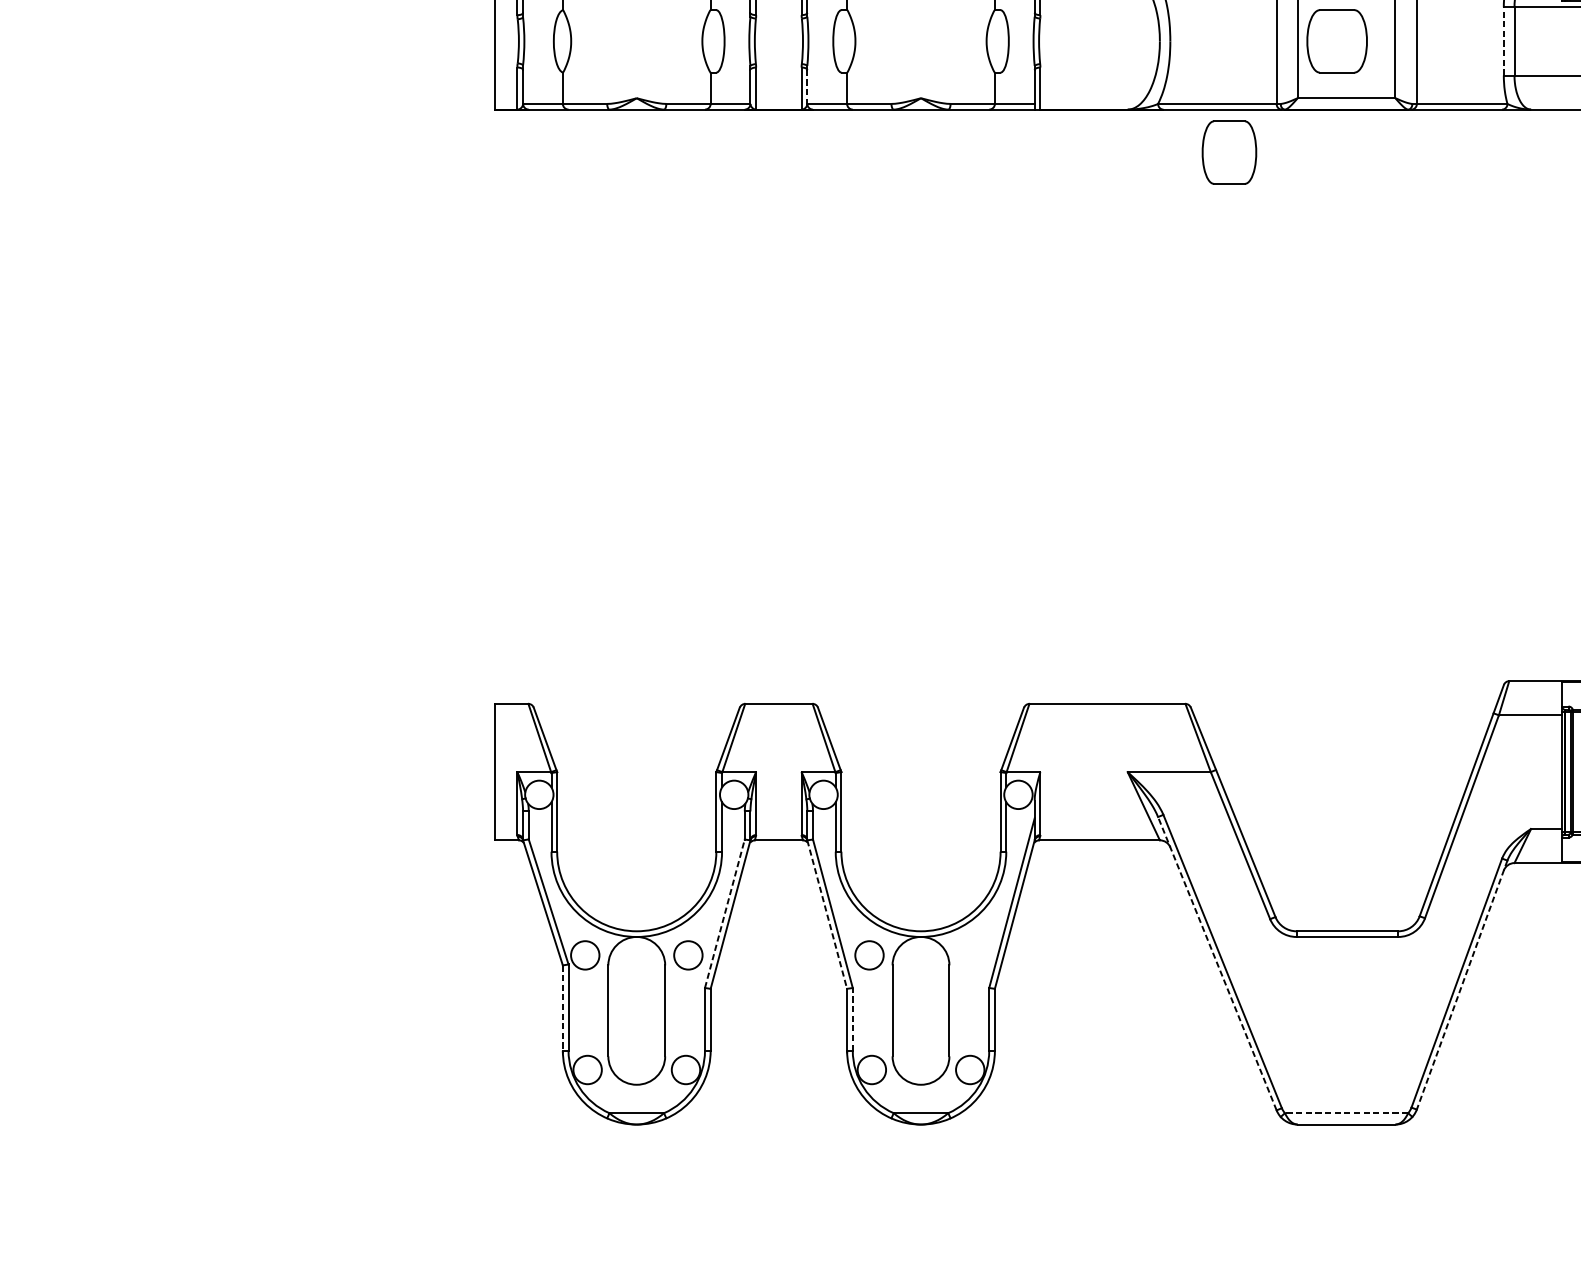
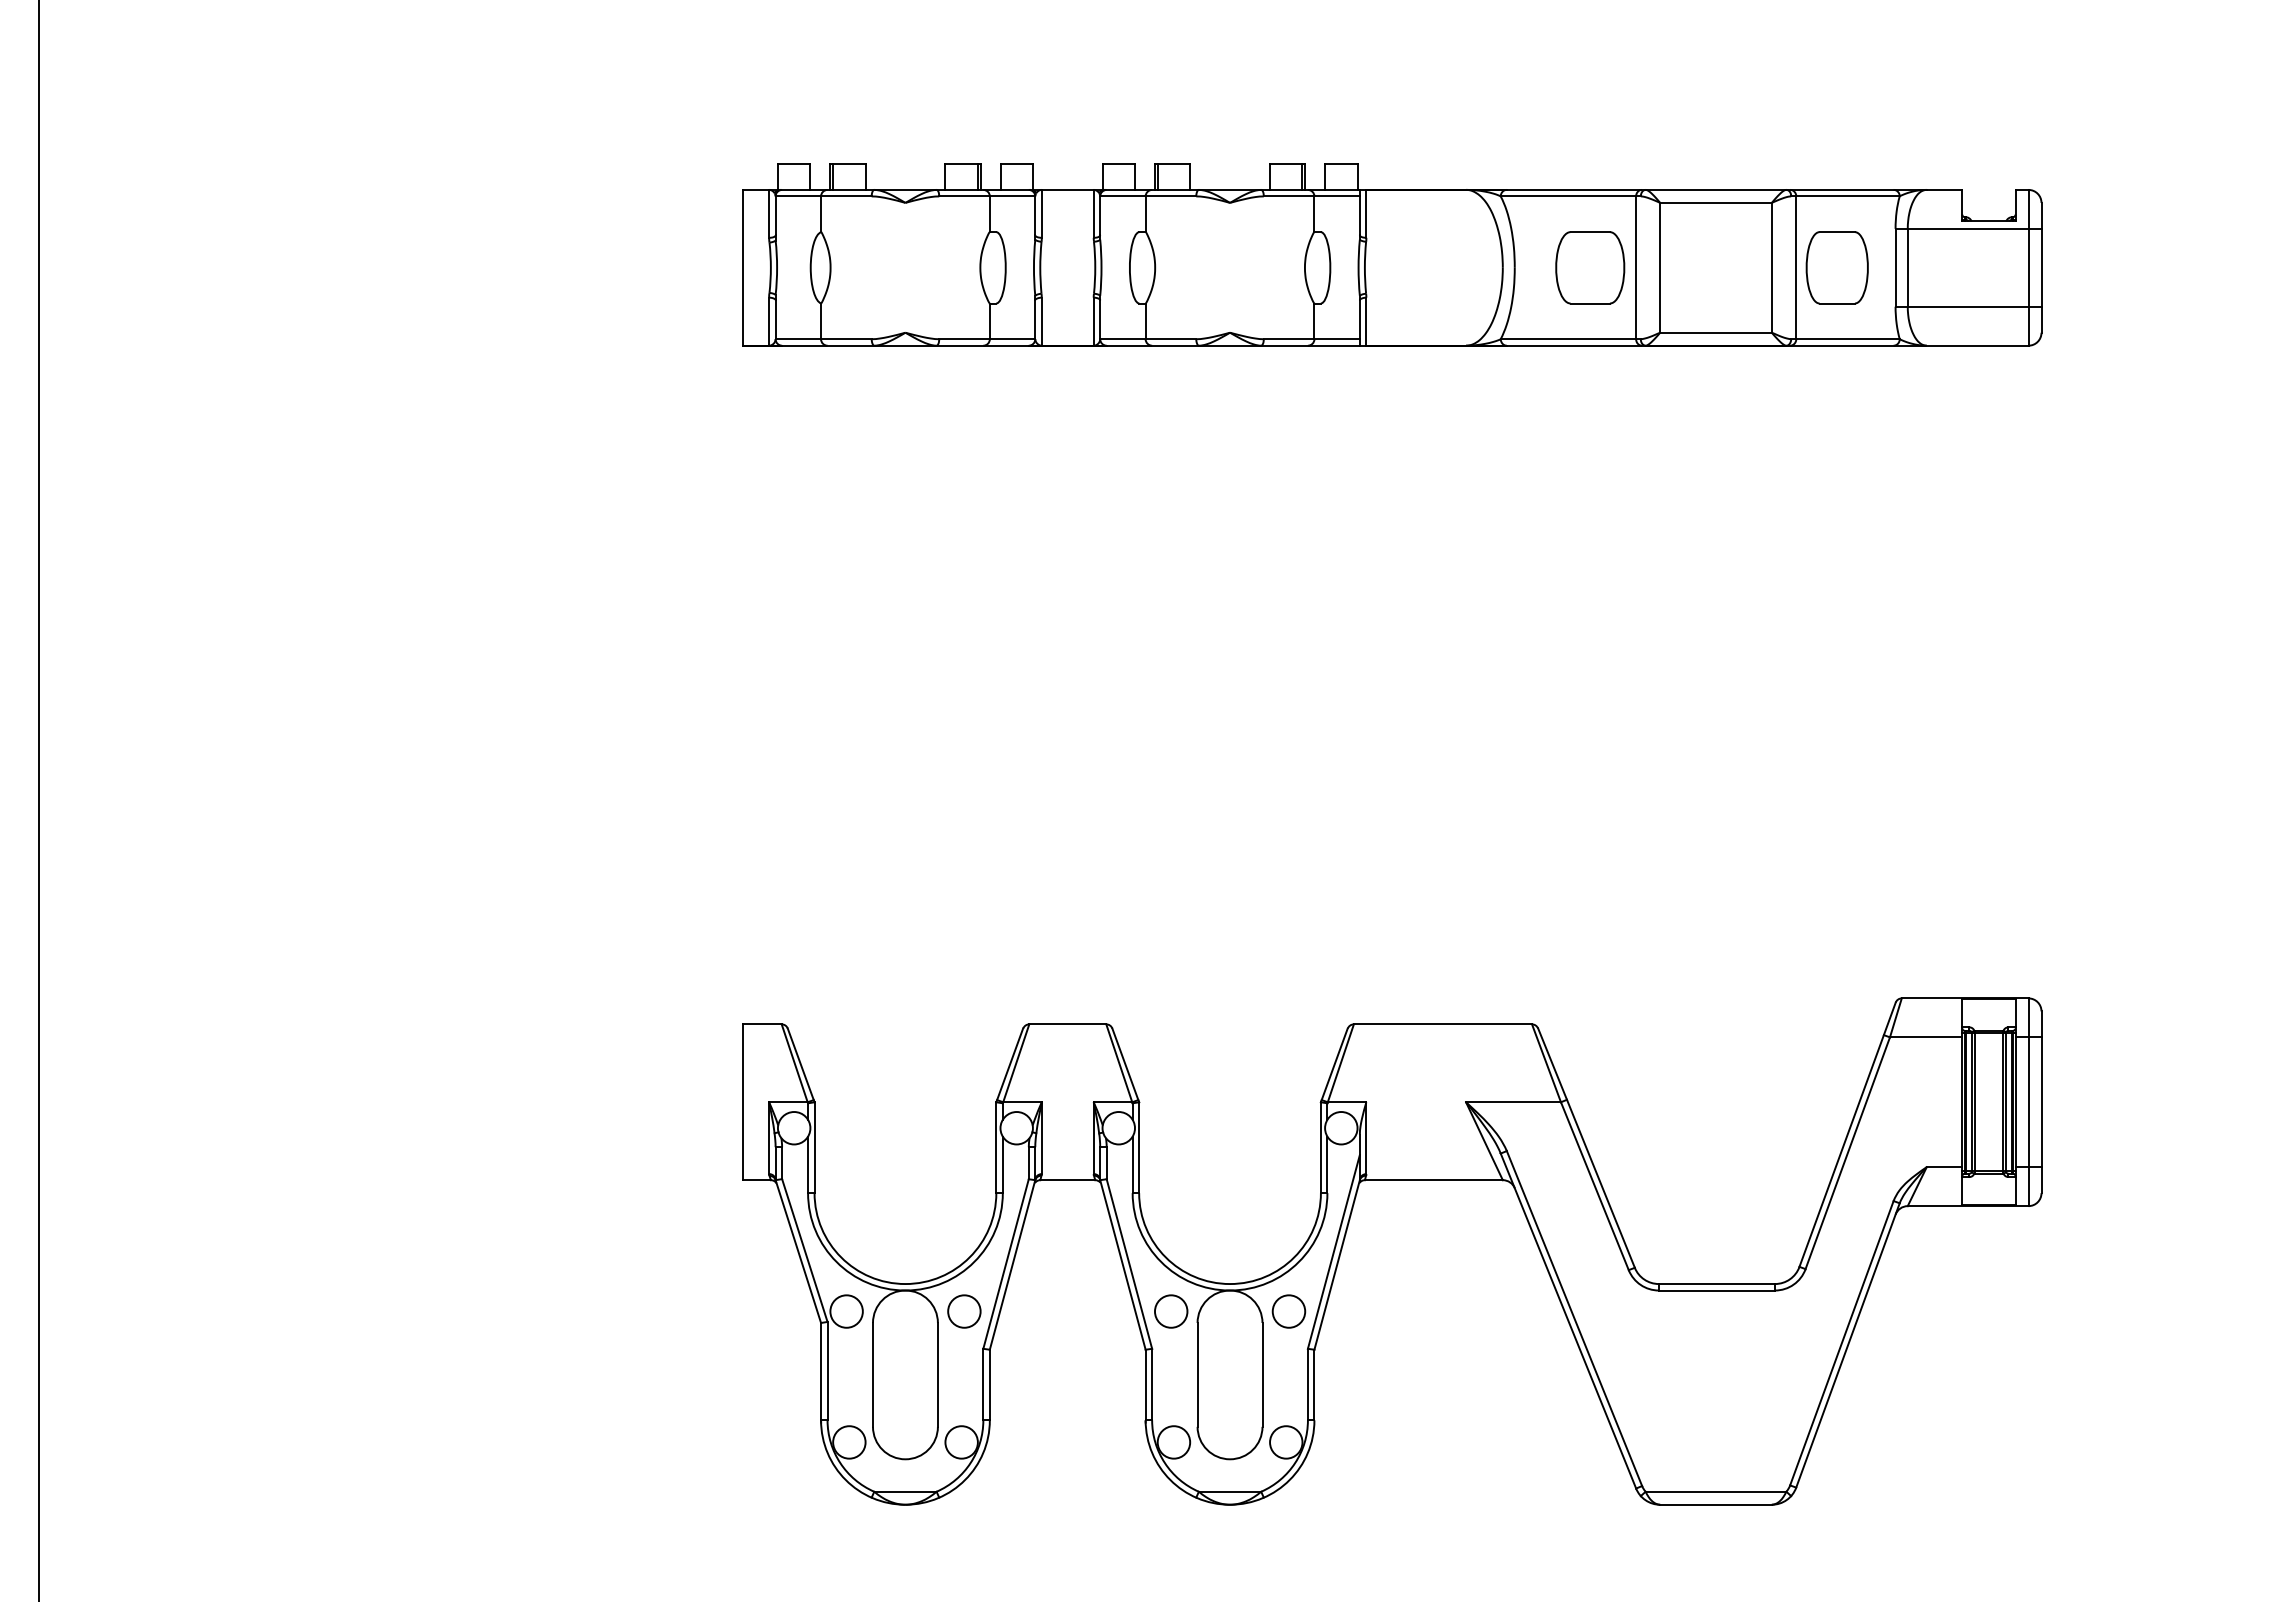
part: (1337, 41) -> (1590, 267), moved
line: (1503, 41) -> (1895, 267), dashed -> solid
line: (807, 87) -> (1100, 320), dashed -> solid
part: (1228, 152) -> (1836, 267), moved
line: (725, 914) -> (1006, 1264), dashed -> solid
line: (826, 914) -> (1122, 1264), dashed -> solid
circle: (972, 955) -> (1288, 1311), added
line: (1217, 964) -> (1568, 1321), dashed -> solid
line: (1461, 985) -> (1847, 1345), dashed -> solid
line: (563, 1007) -> (821, 1371), dashed -> solid
line: (853, 1019) -> (1152, 1384), dashed -> solid
line: (1346, 1112) -> (1715, 1491), dashed -> solid

